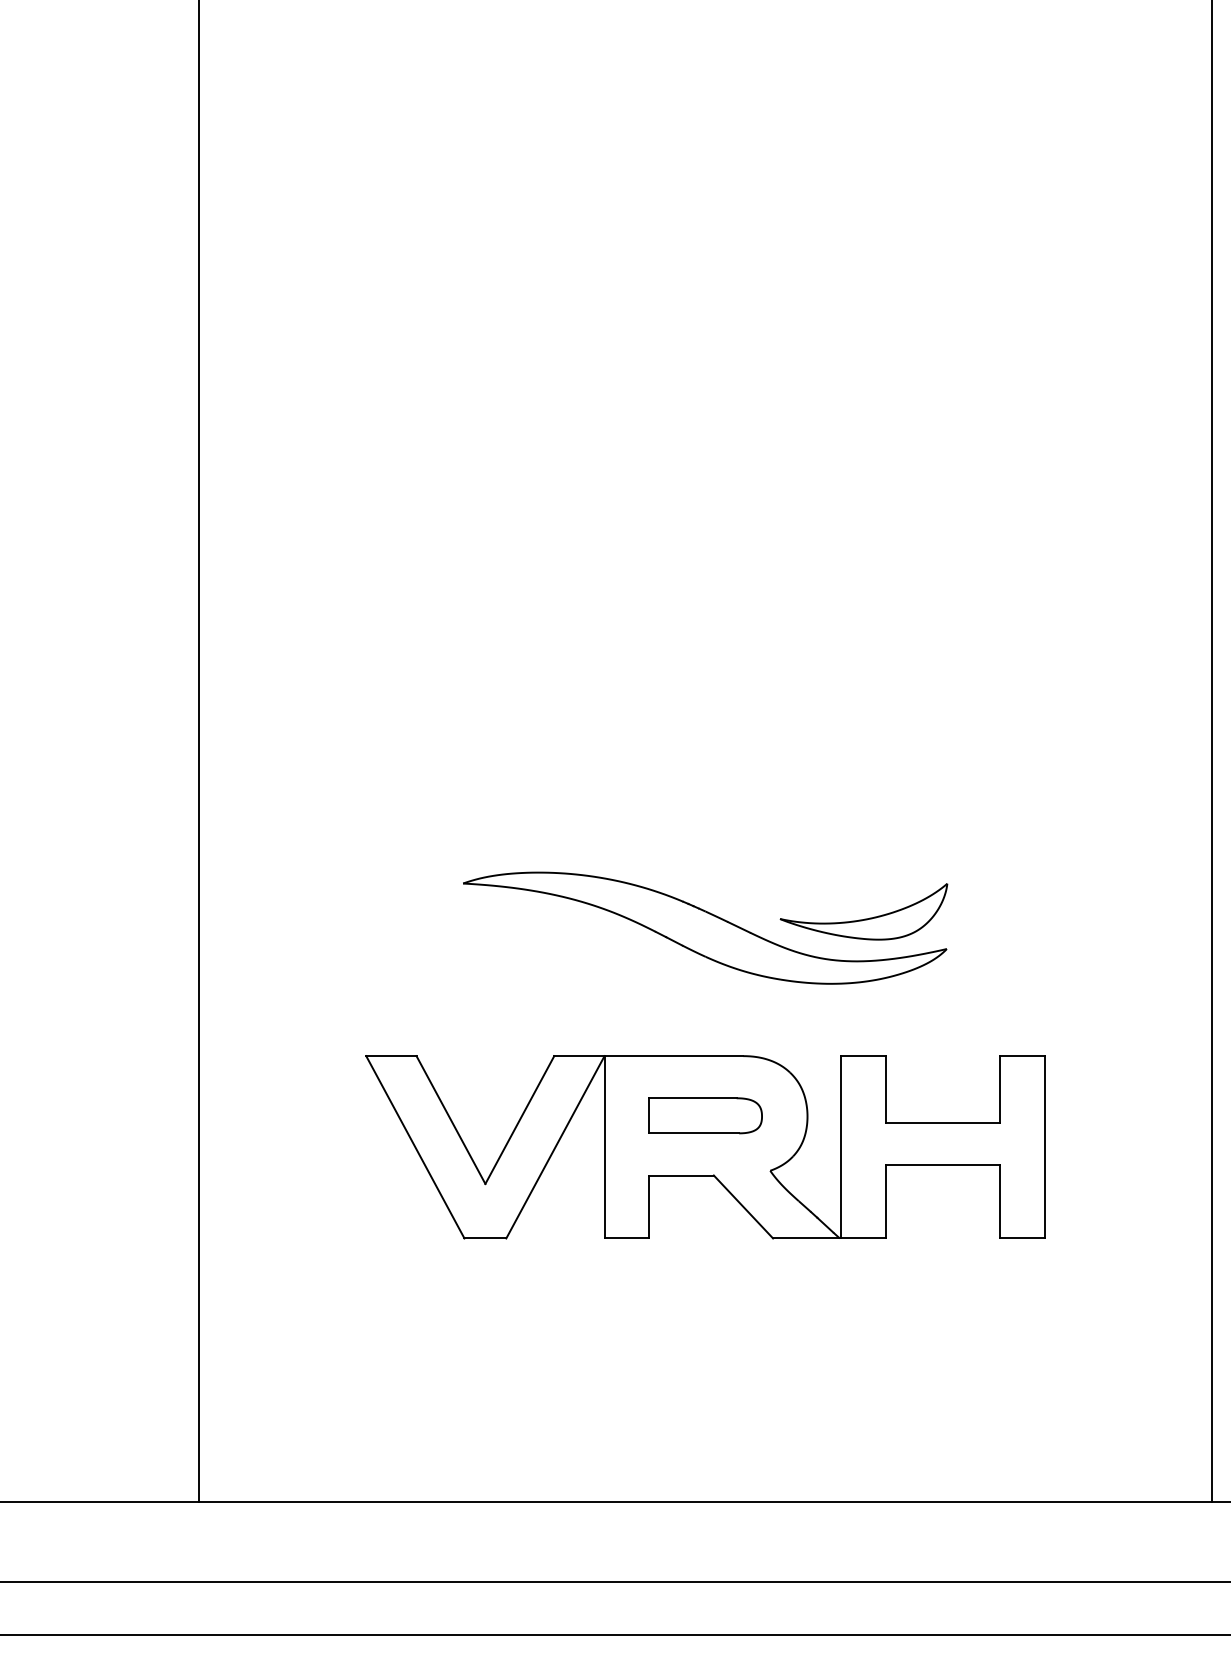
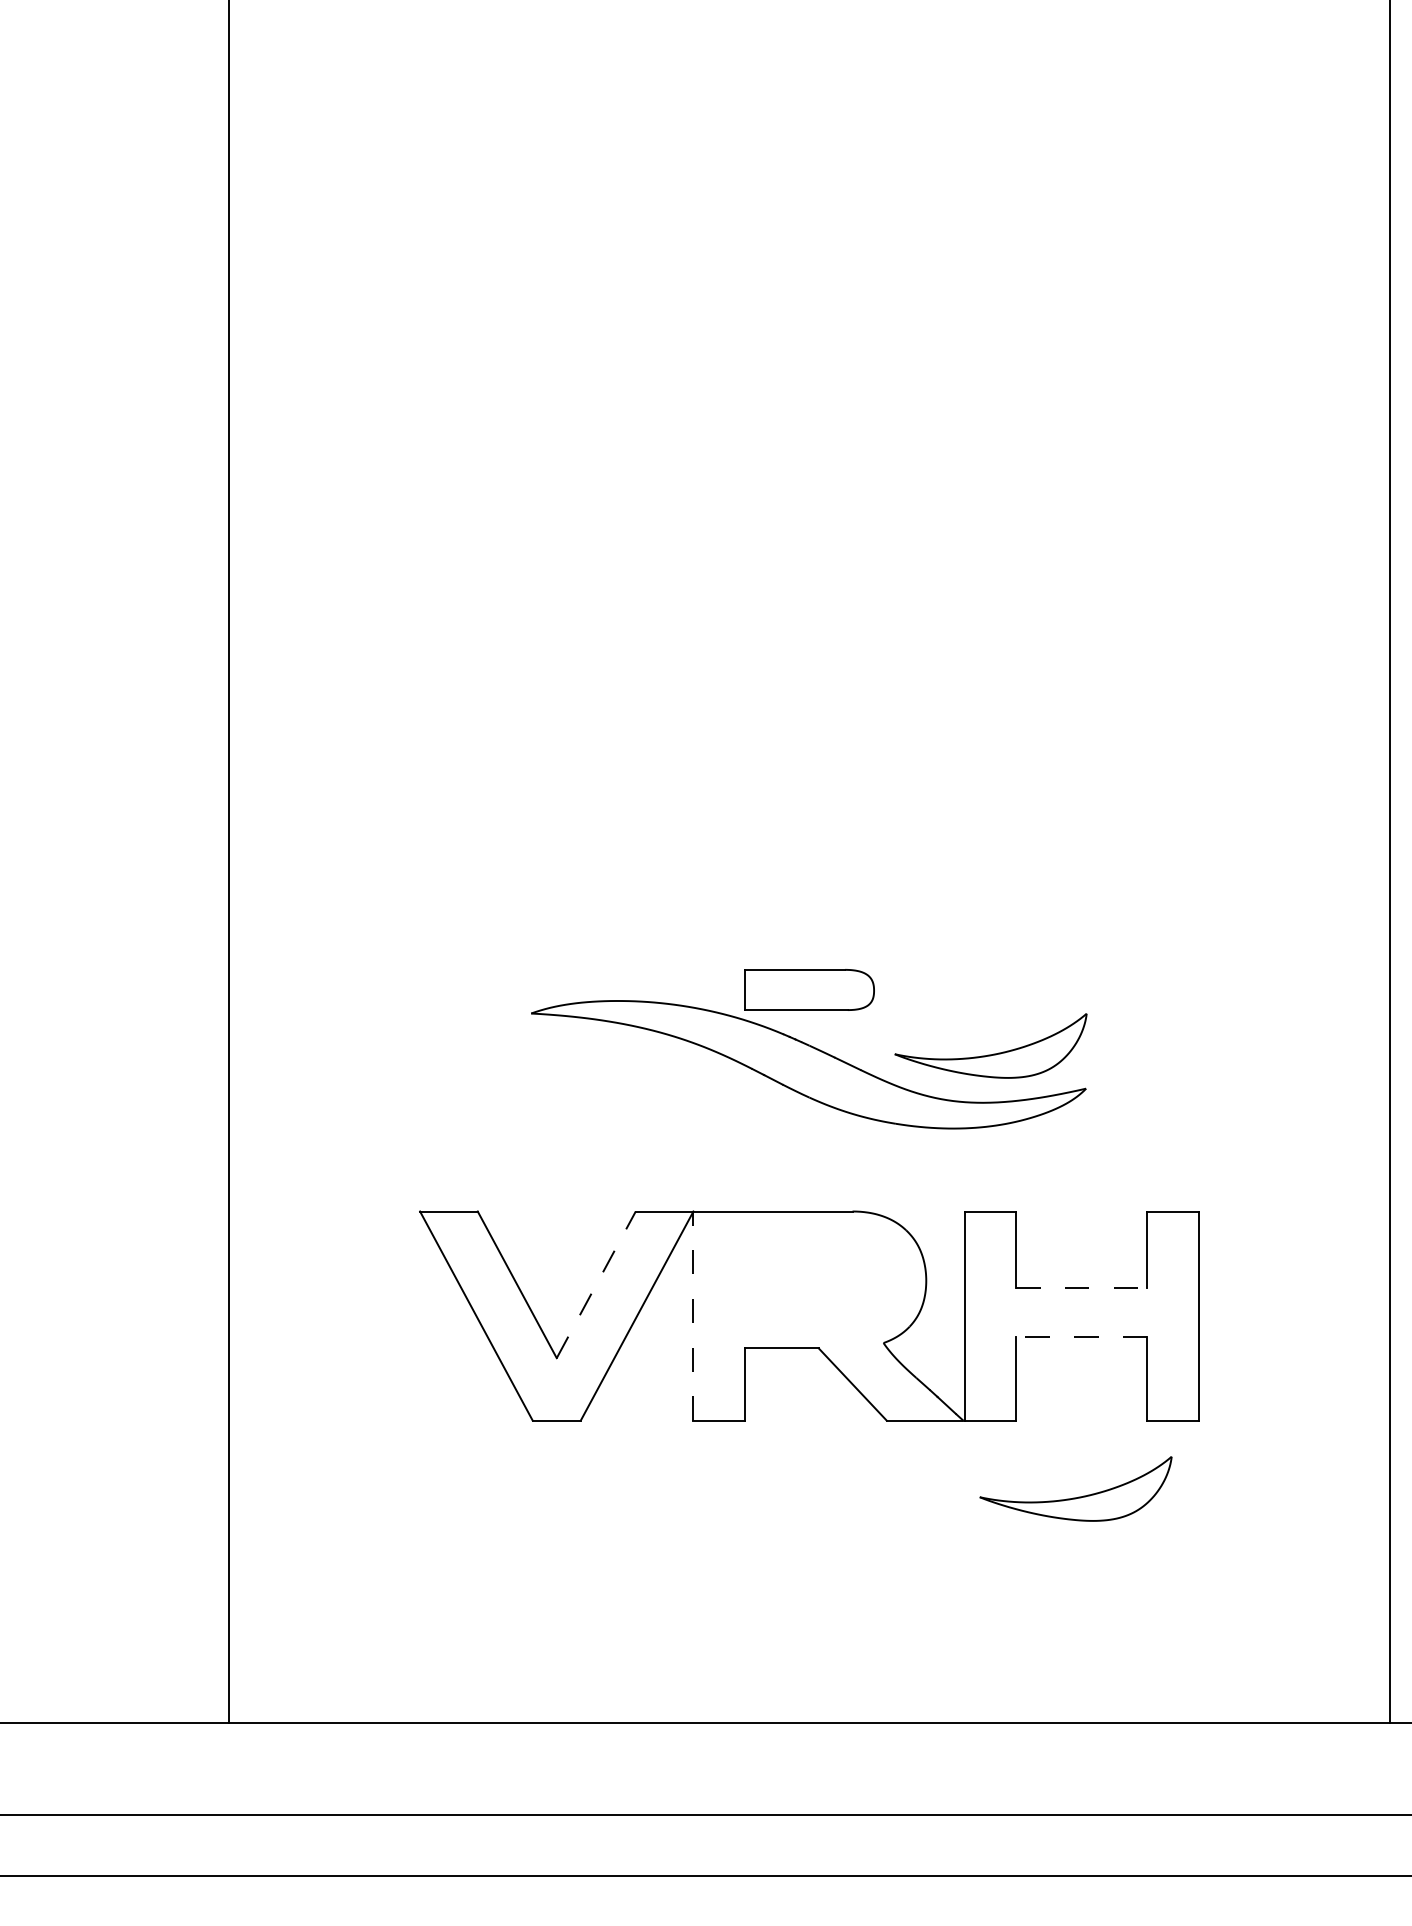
part: (705, 1115) -> (809, 989), moved
line: (520, 1119) -> (596, 1284), solid -> dashed
line: (942, 1123) -> (1081, 1288), solid -> dashed
line: (604, 1147) -> (693, 1316), solid -> dashed
line: (942, 1165) -> (1081, 1336), solid -> dashed
part: (940, 1304) -> (1078, 1496), added

